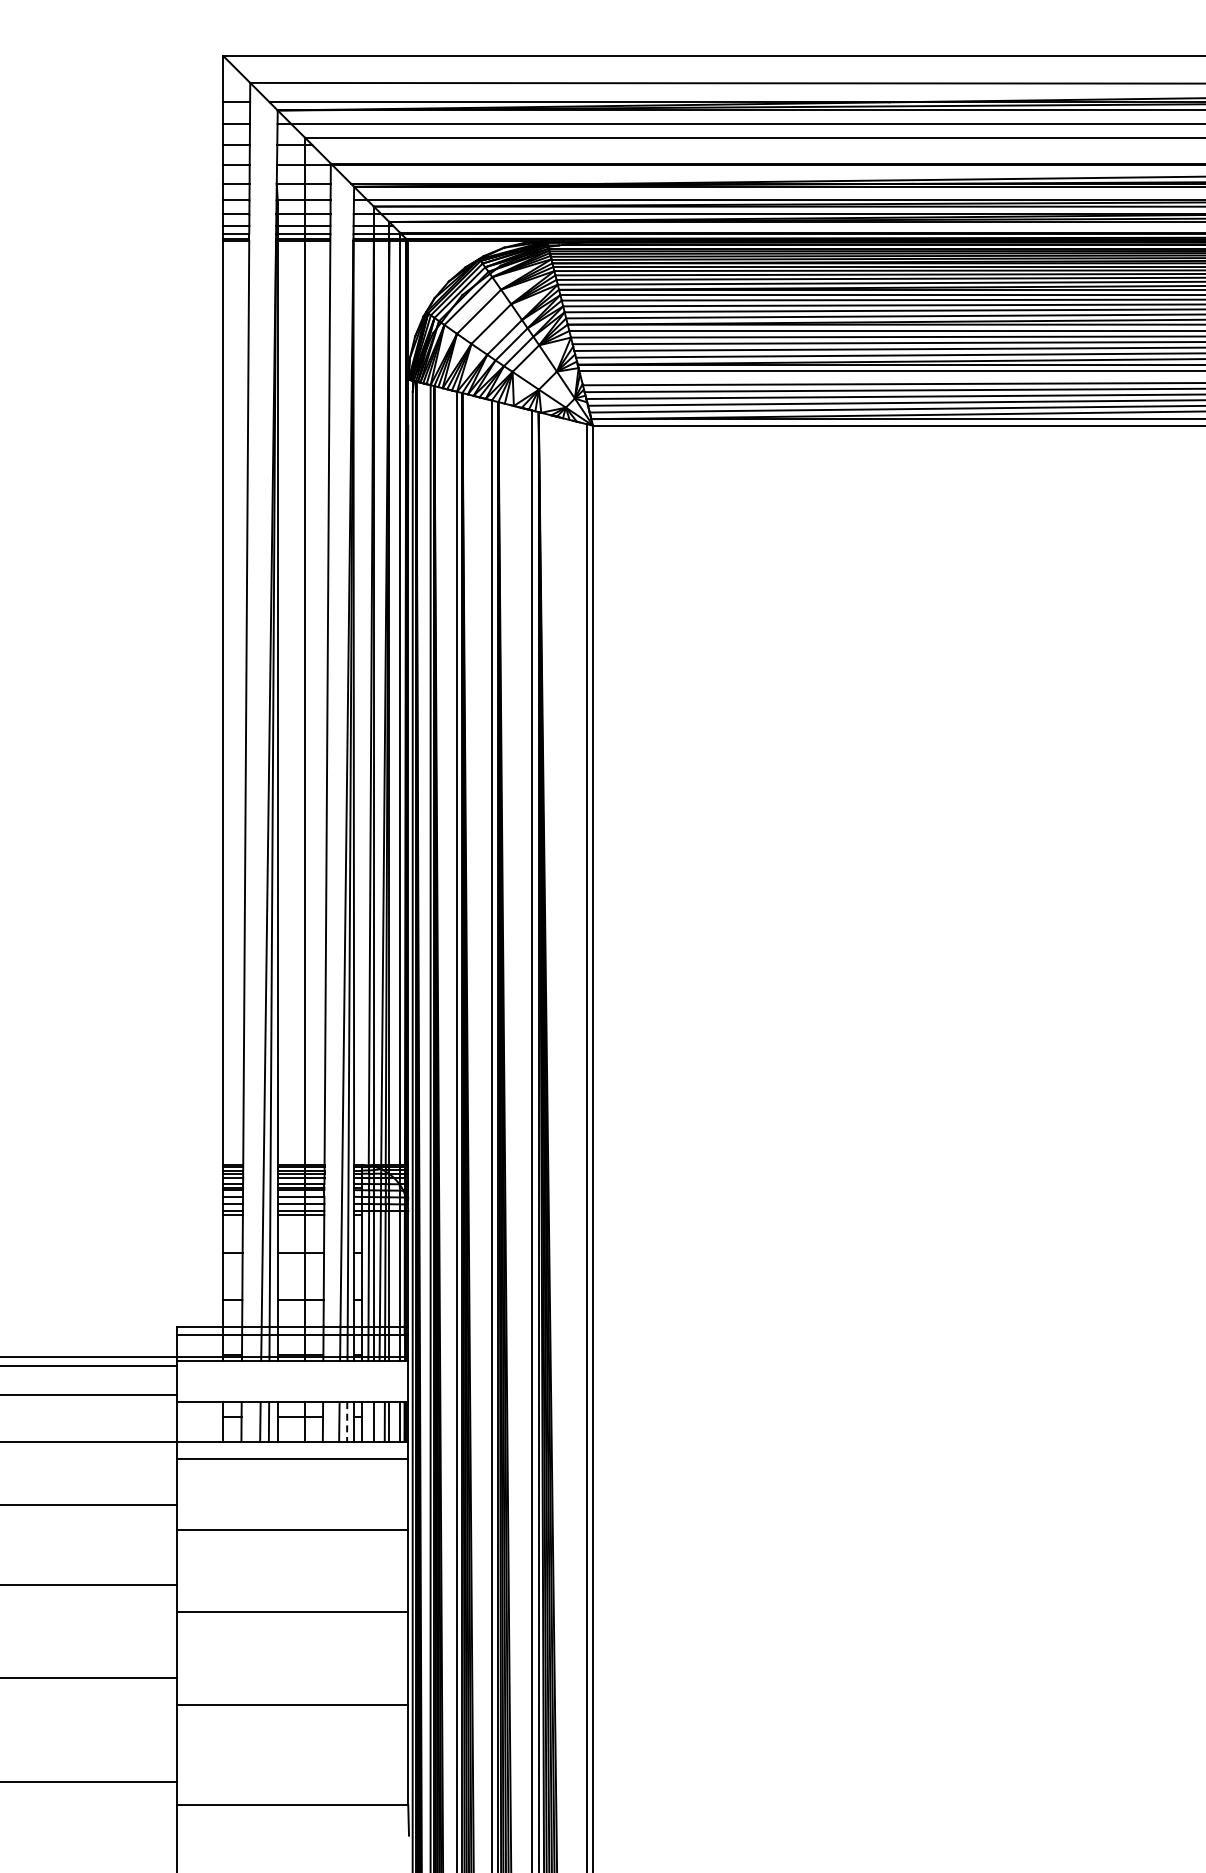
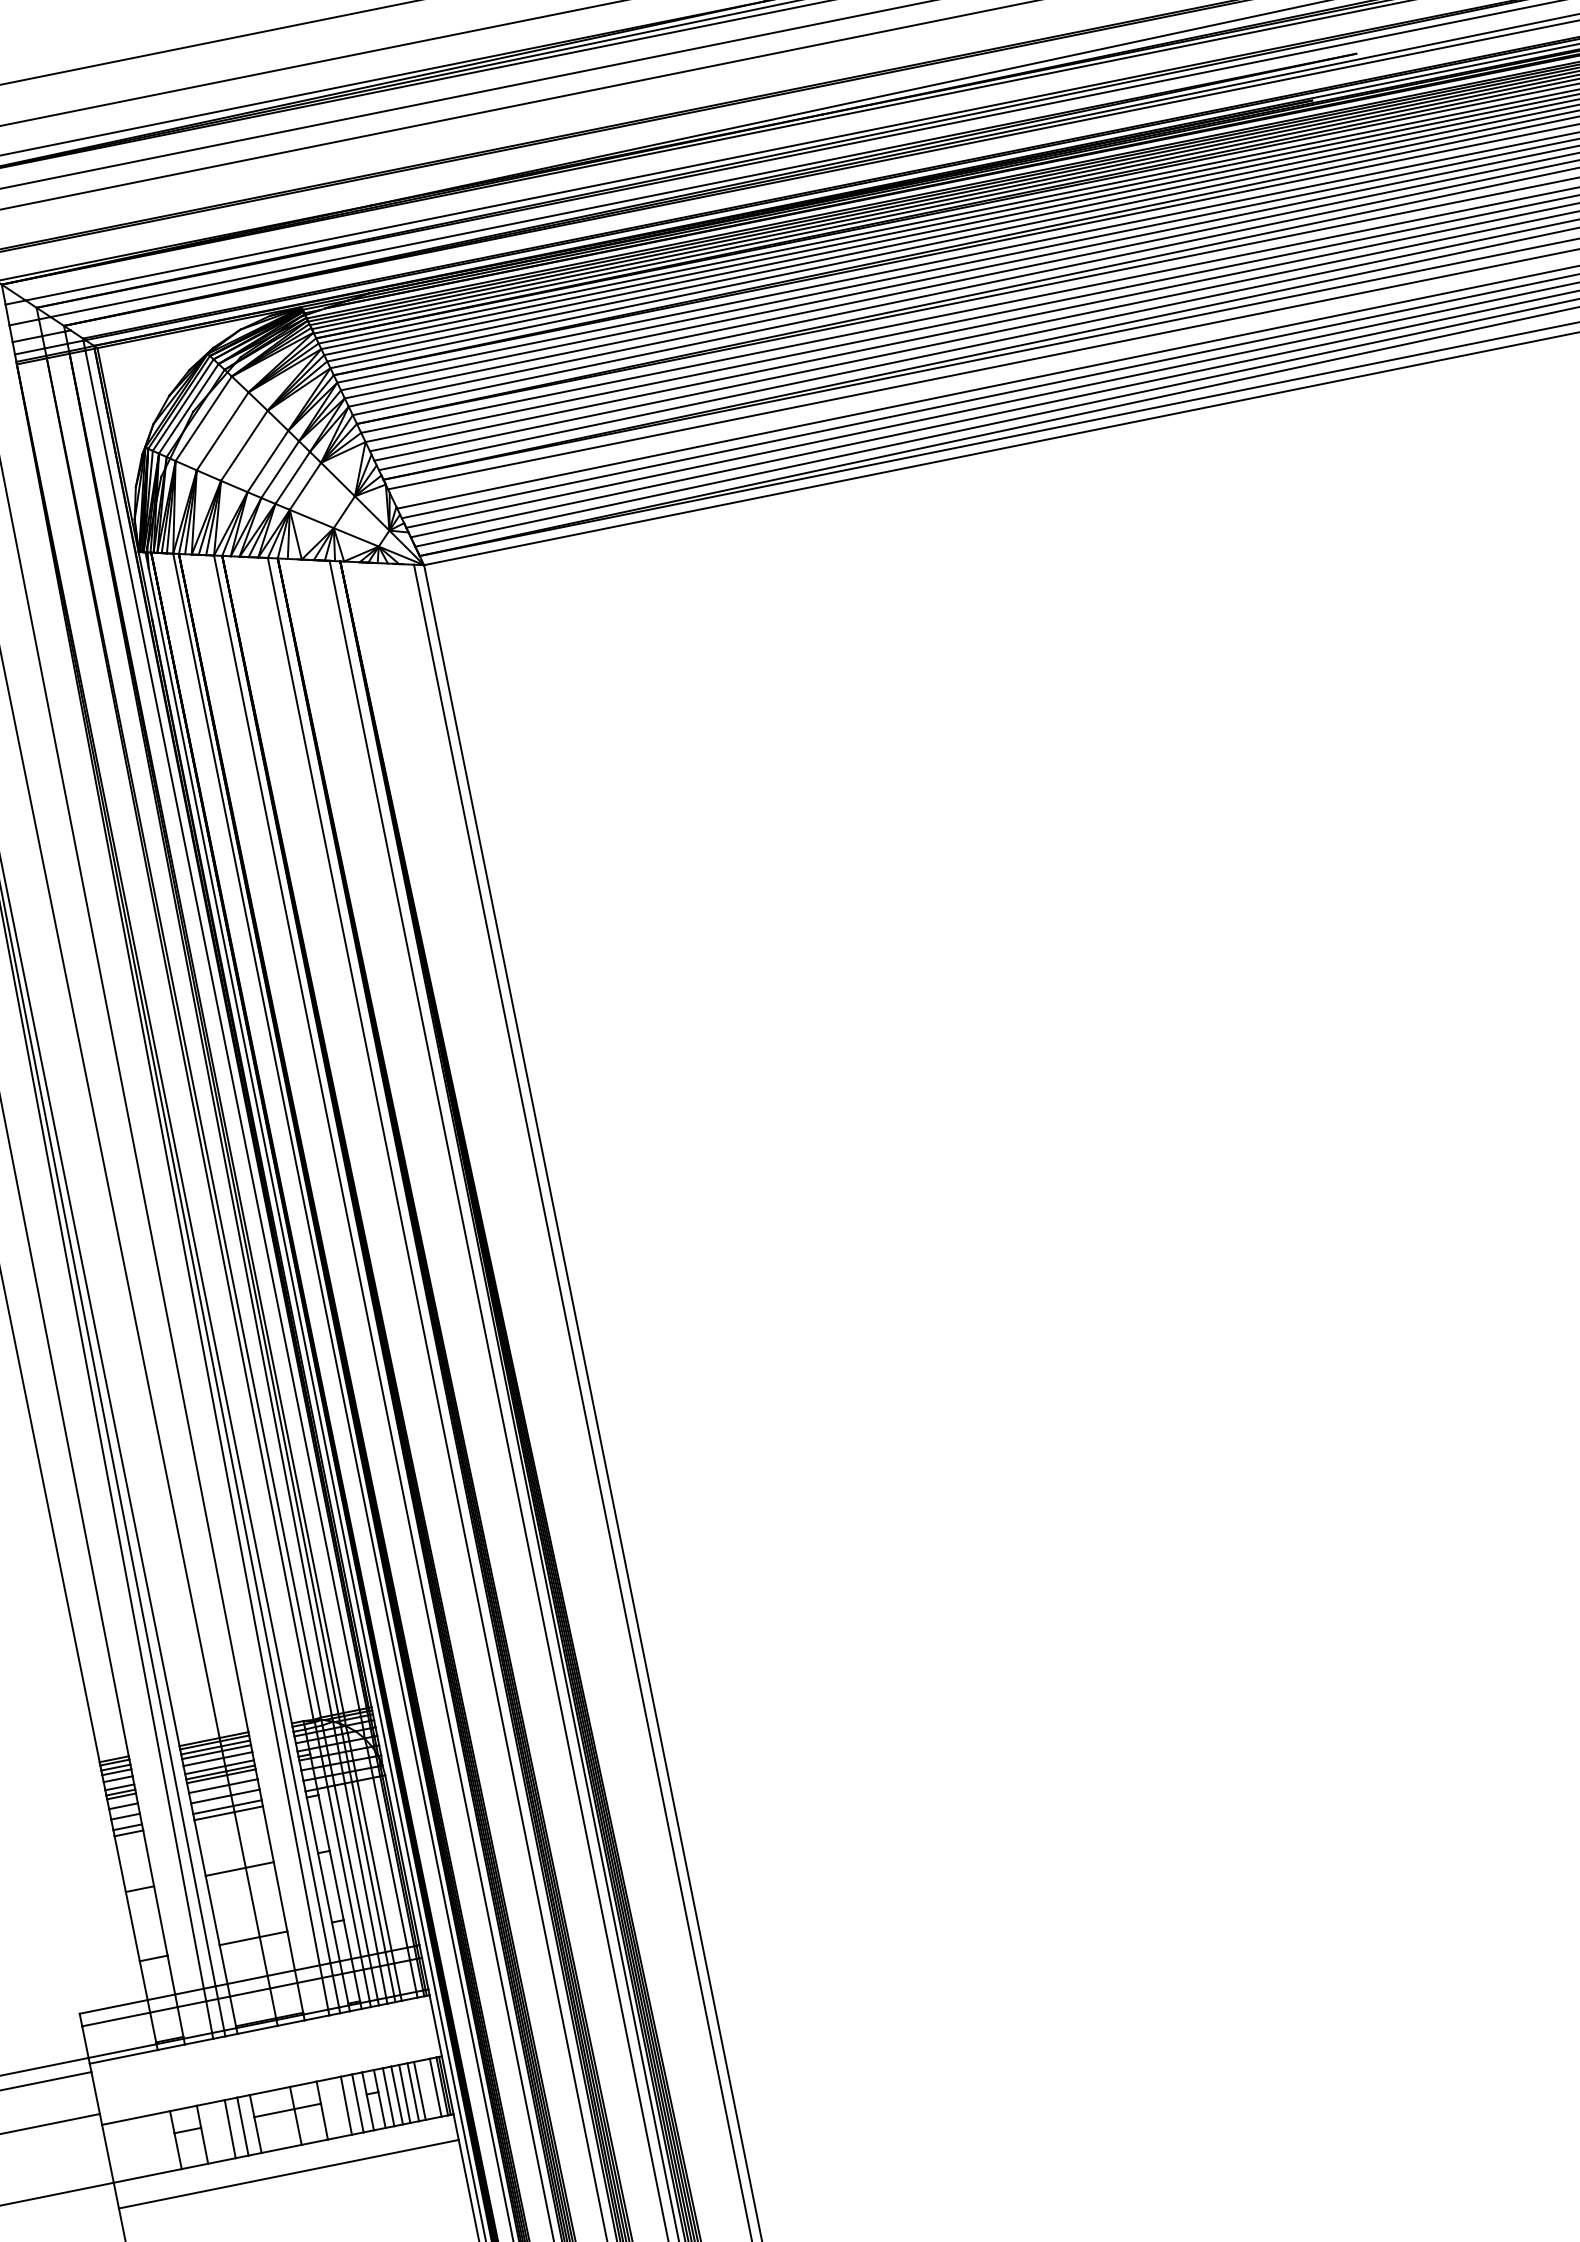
line: (347, 1421) -> (358, 2102), dashed -> solid
line: (367, 1421) -> (387, 2096), added
line: (378, 1421) -> (403, 2093), added

